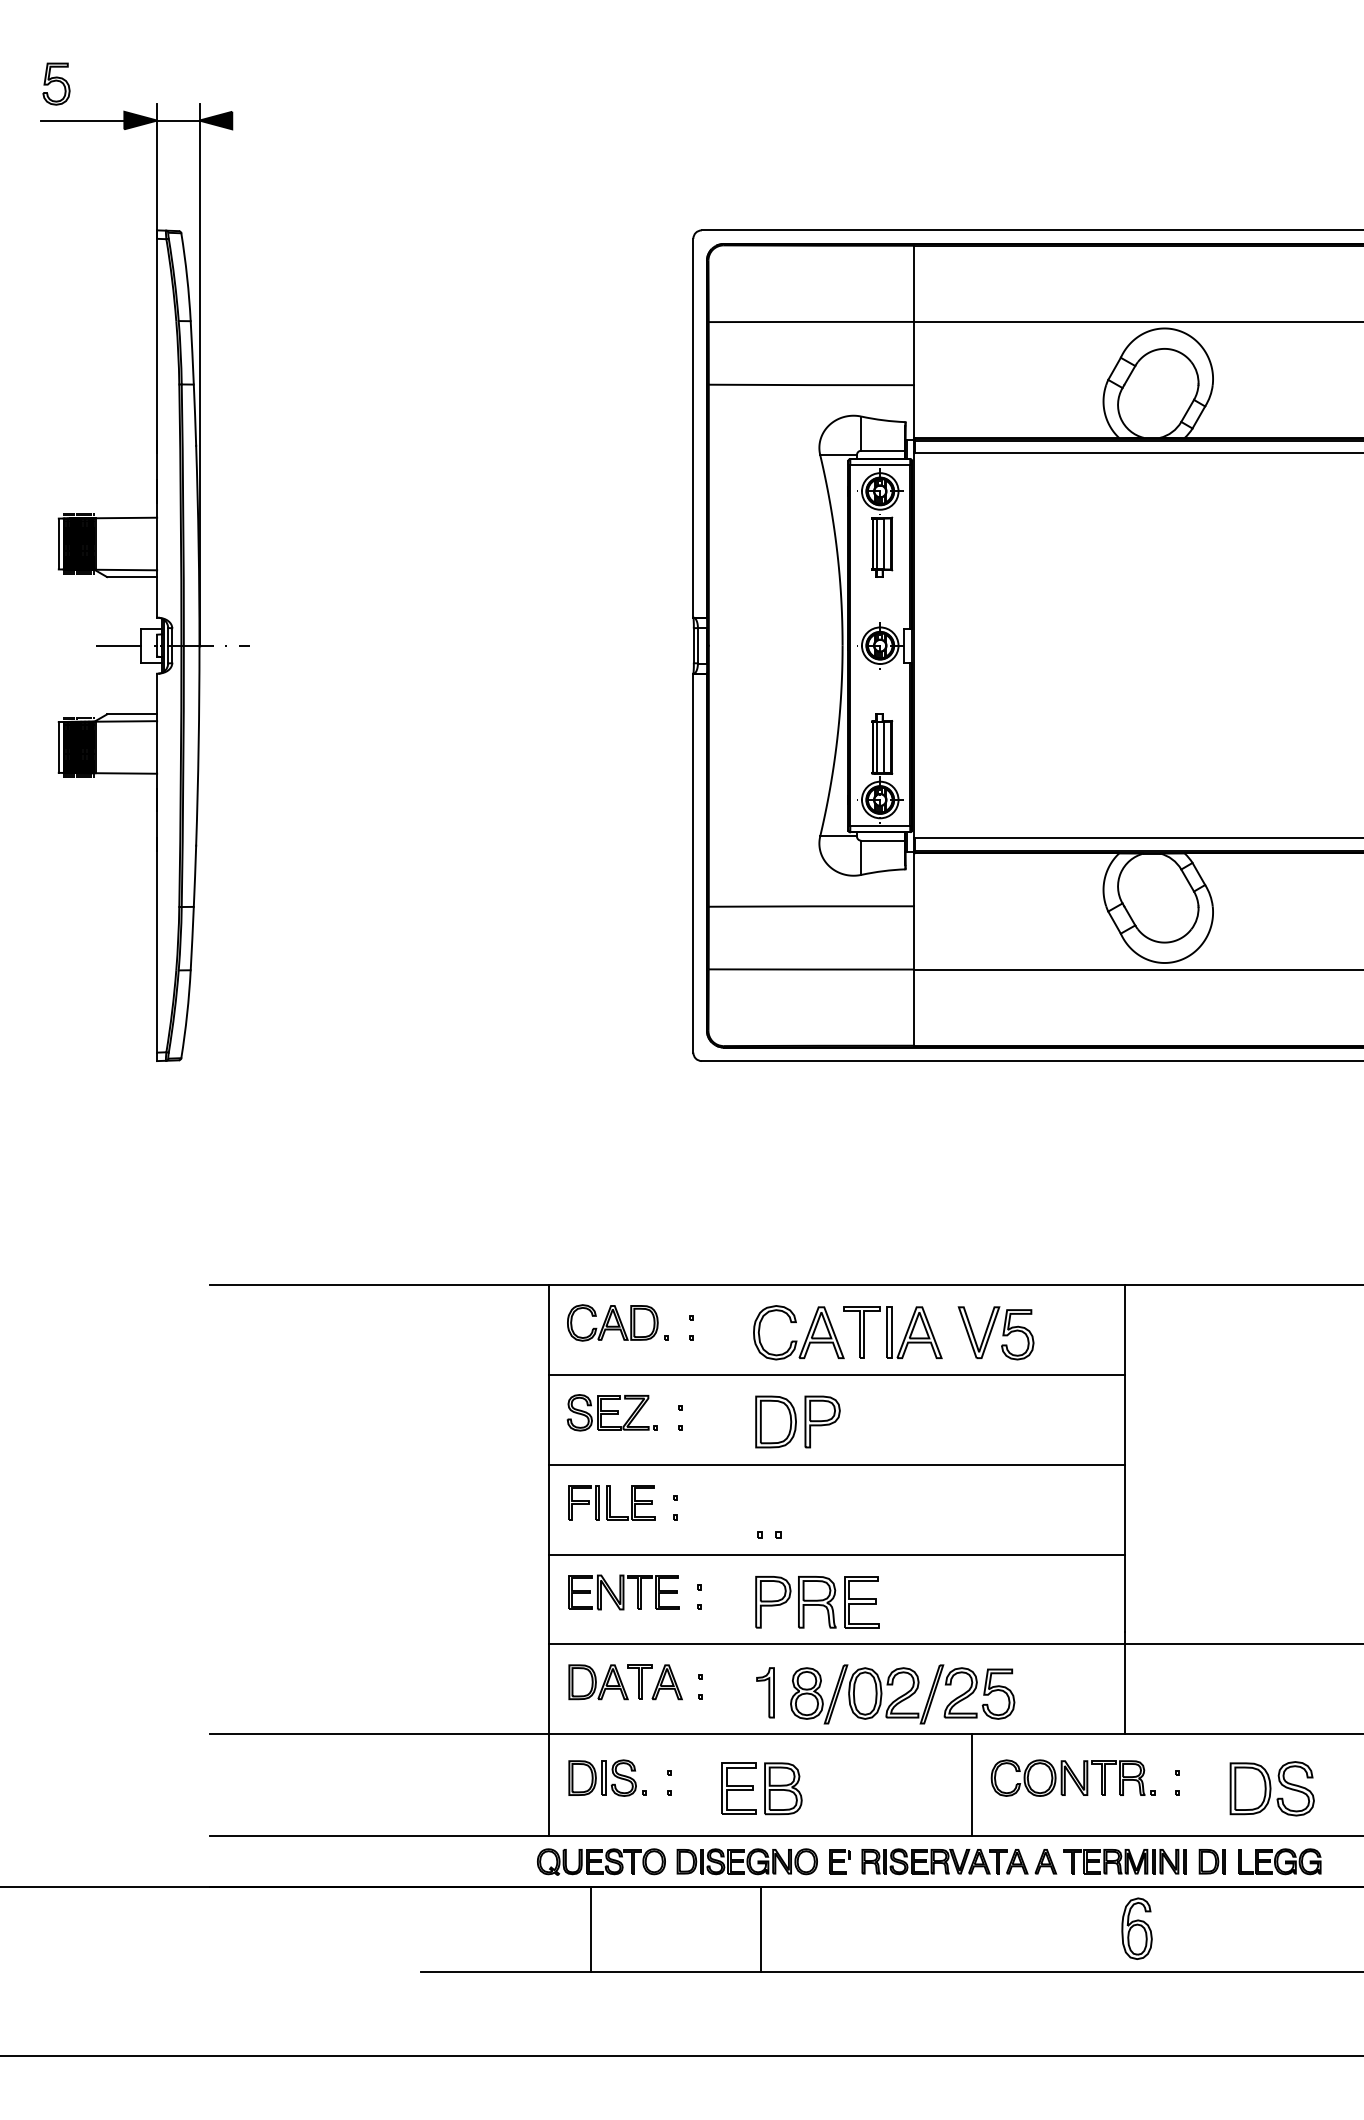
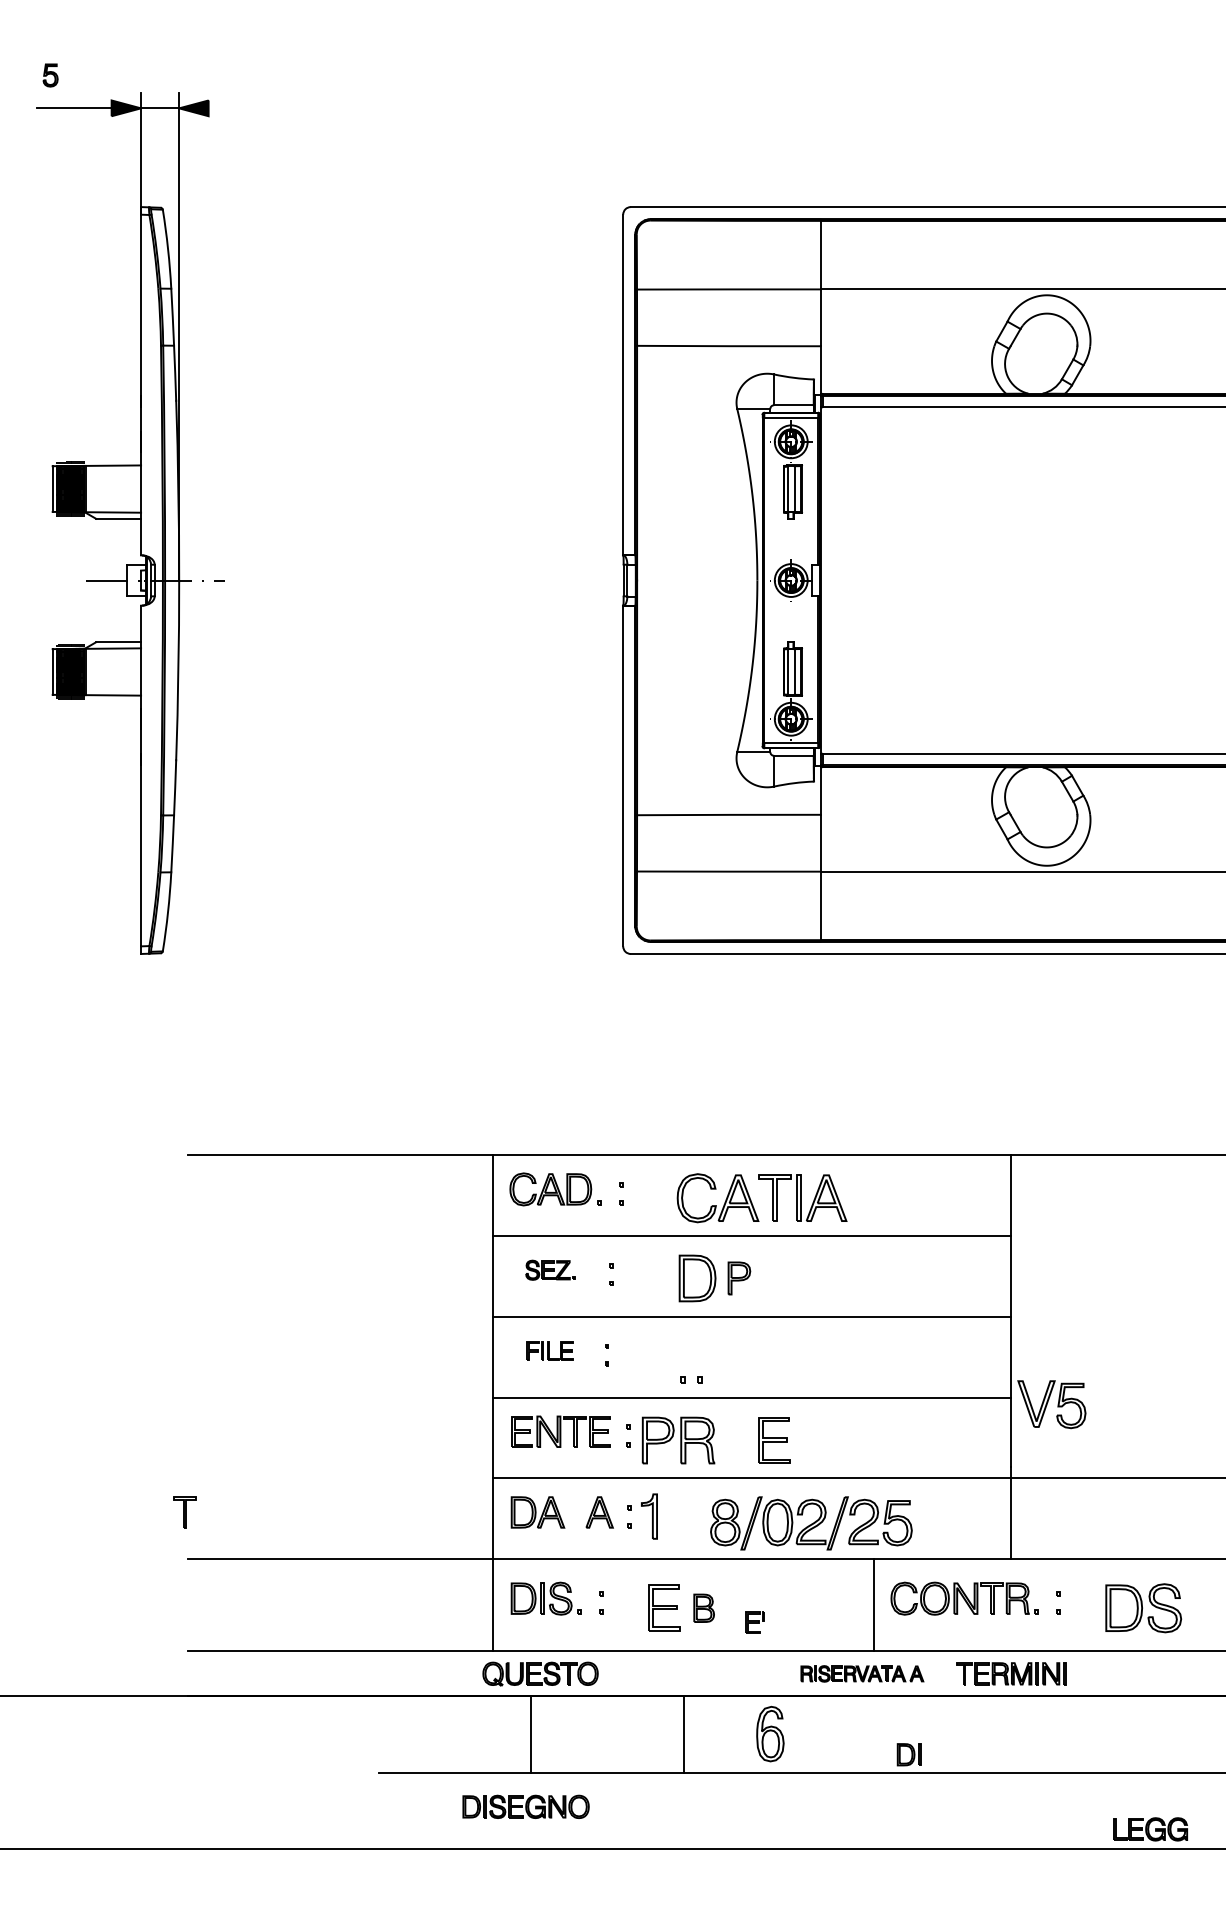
part: (56, 83) -> (50, 75), size x0.6
part: (995, 1333) -> (1051, 1404), moved
part: (611, 1412) -> (549, 1269), size x0.6
part: (822, 1421) -> (739, 1278), size x0.7
part: (611, 1502) -> (549, 1350), size x0.6
part: (795, 1602) -> (678, 1440), moved
part: (639, 1681) -> (184, 1511), moved
part: (765, 1692) -> (649, 1516), moved
part: (783, 1788) -> (704, 1607), size x0.6
part: (746, 1861) -> (525, 1806), moved
part: (839, 1861) -> (754, 1622), moved
part: (959, 1861) -> (862, 1673), size x0.7
part: (1211, 1861) -> (908, 1754), moved
part: (1279, 1861) -> (1150, 1829), moved
part: (1136, 1928) -> (769, 1733), moved

